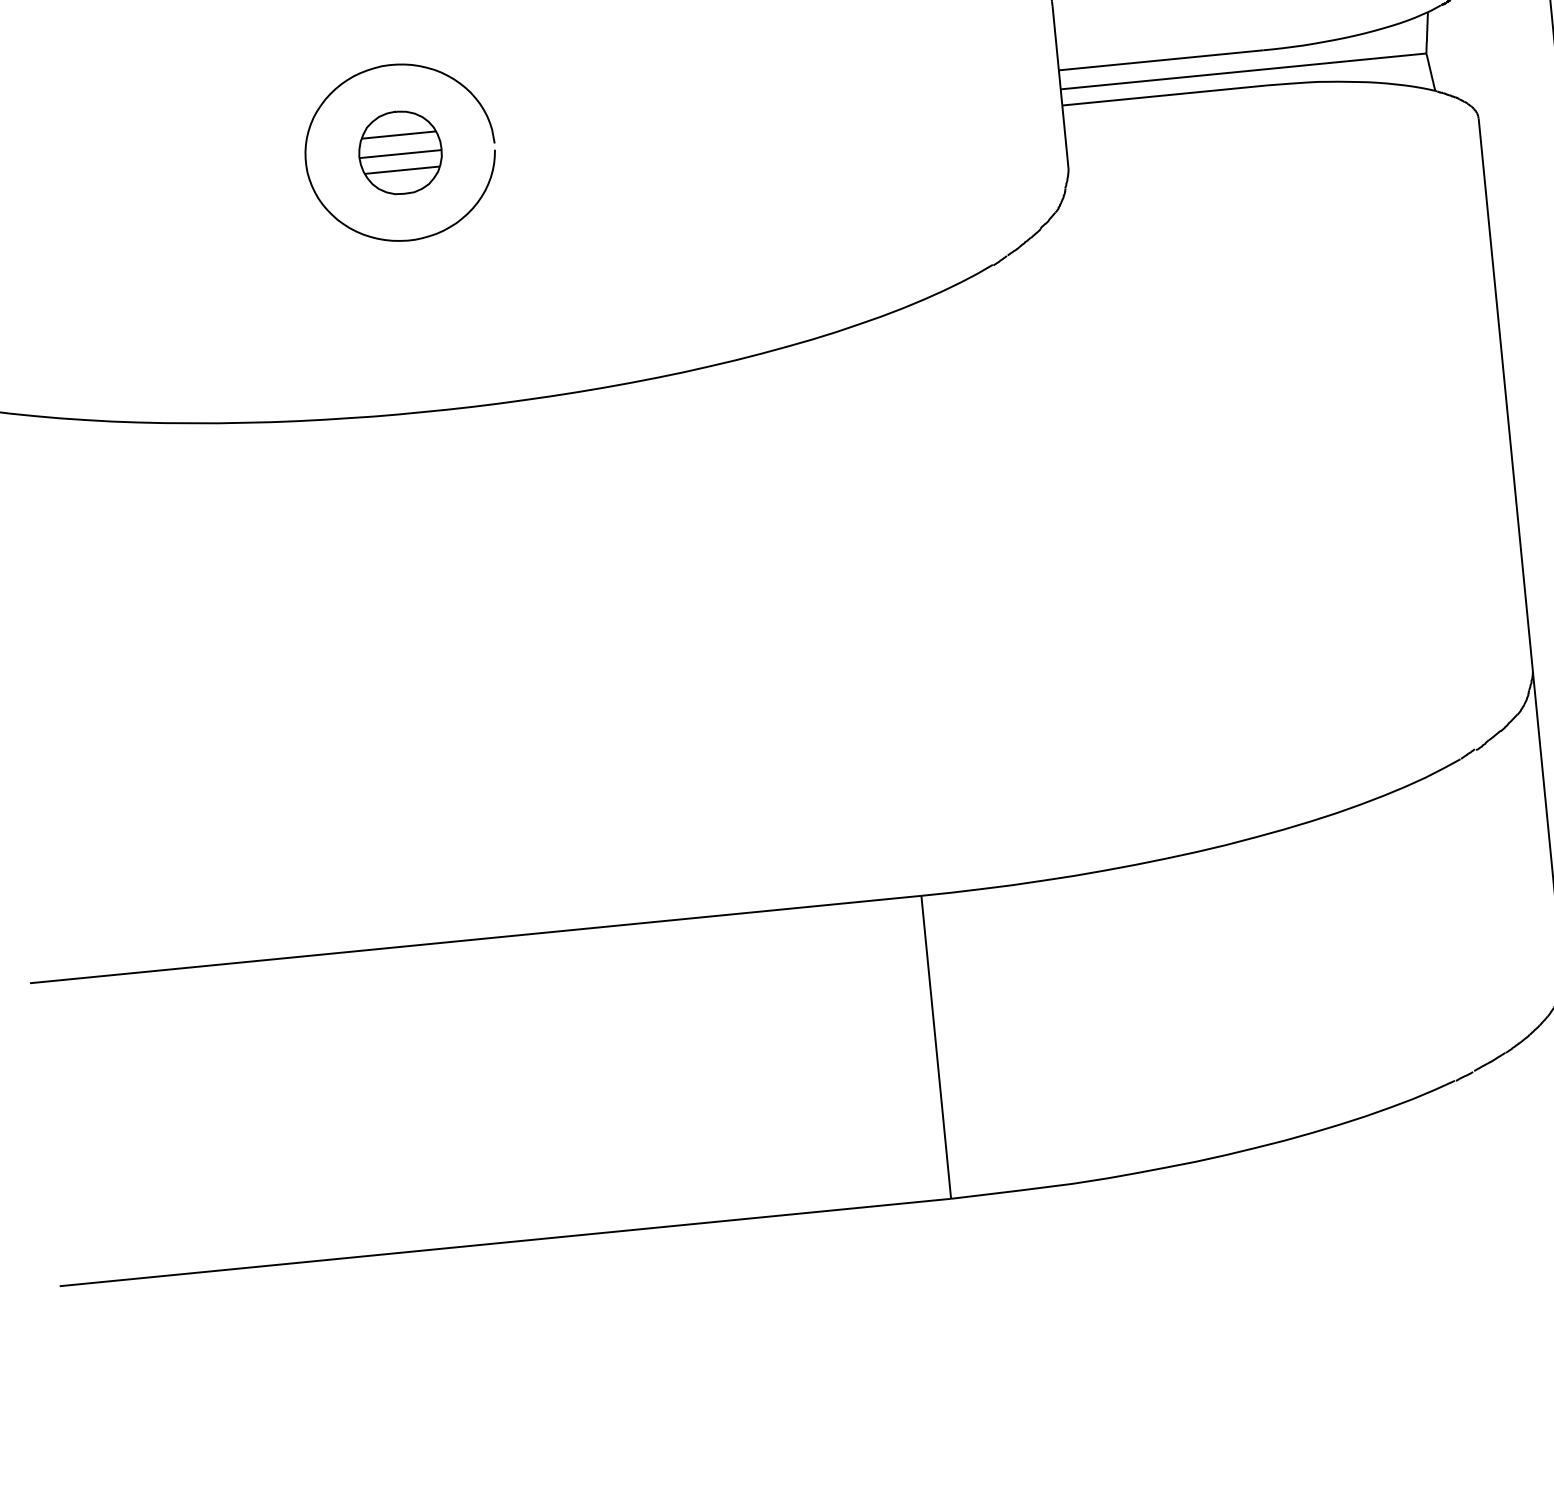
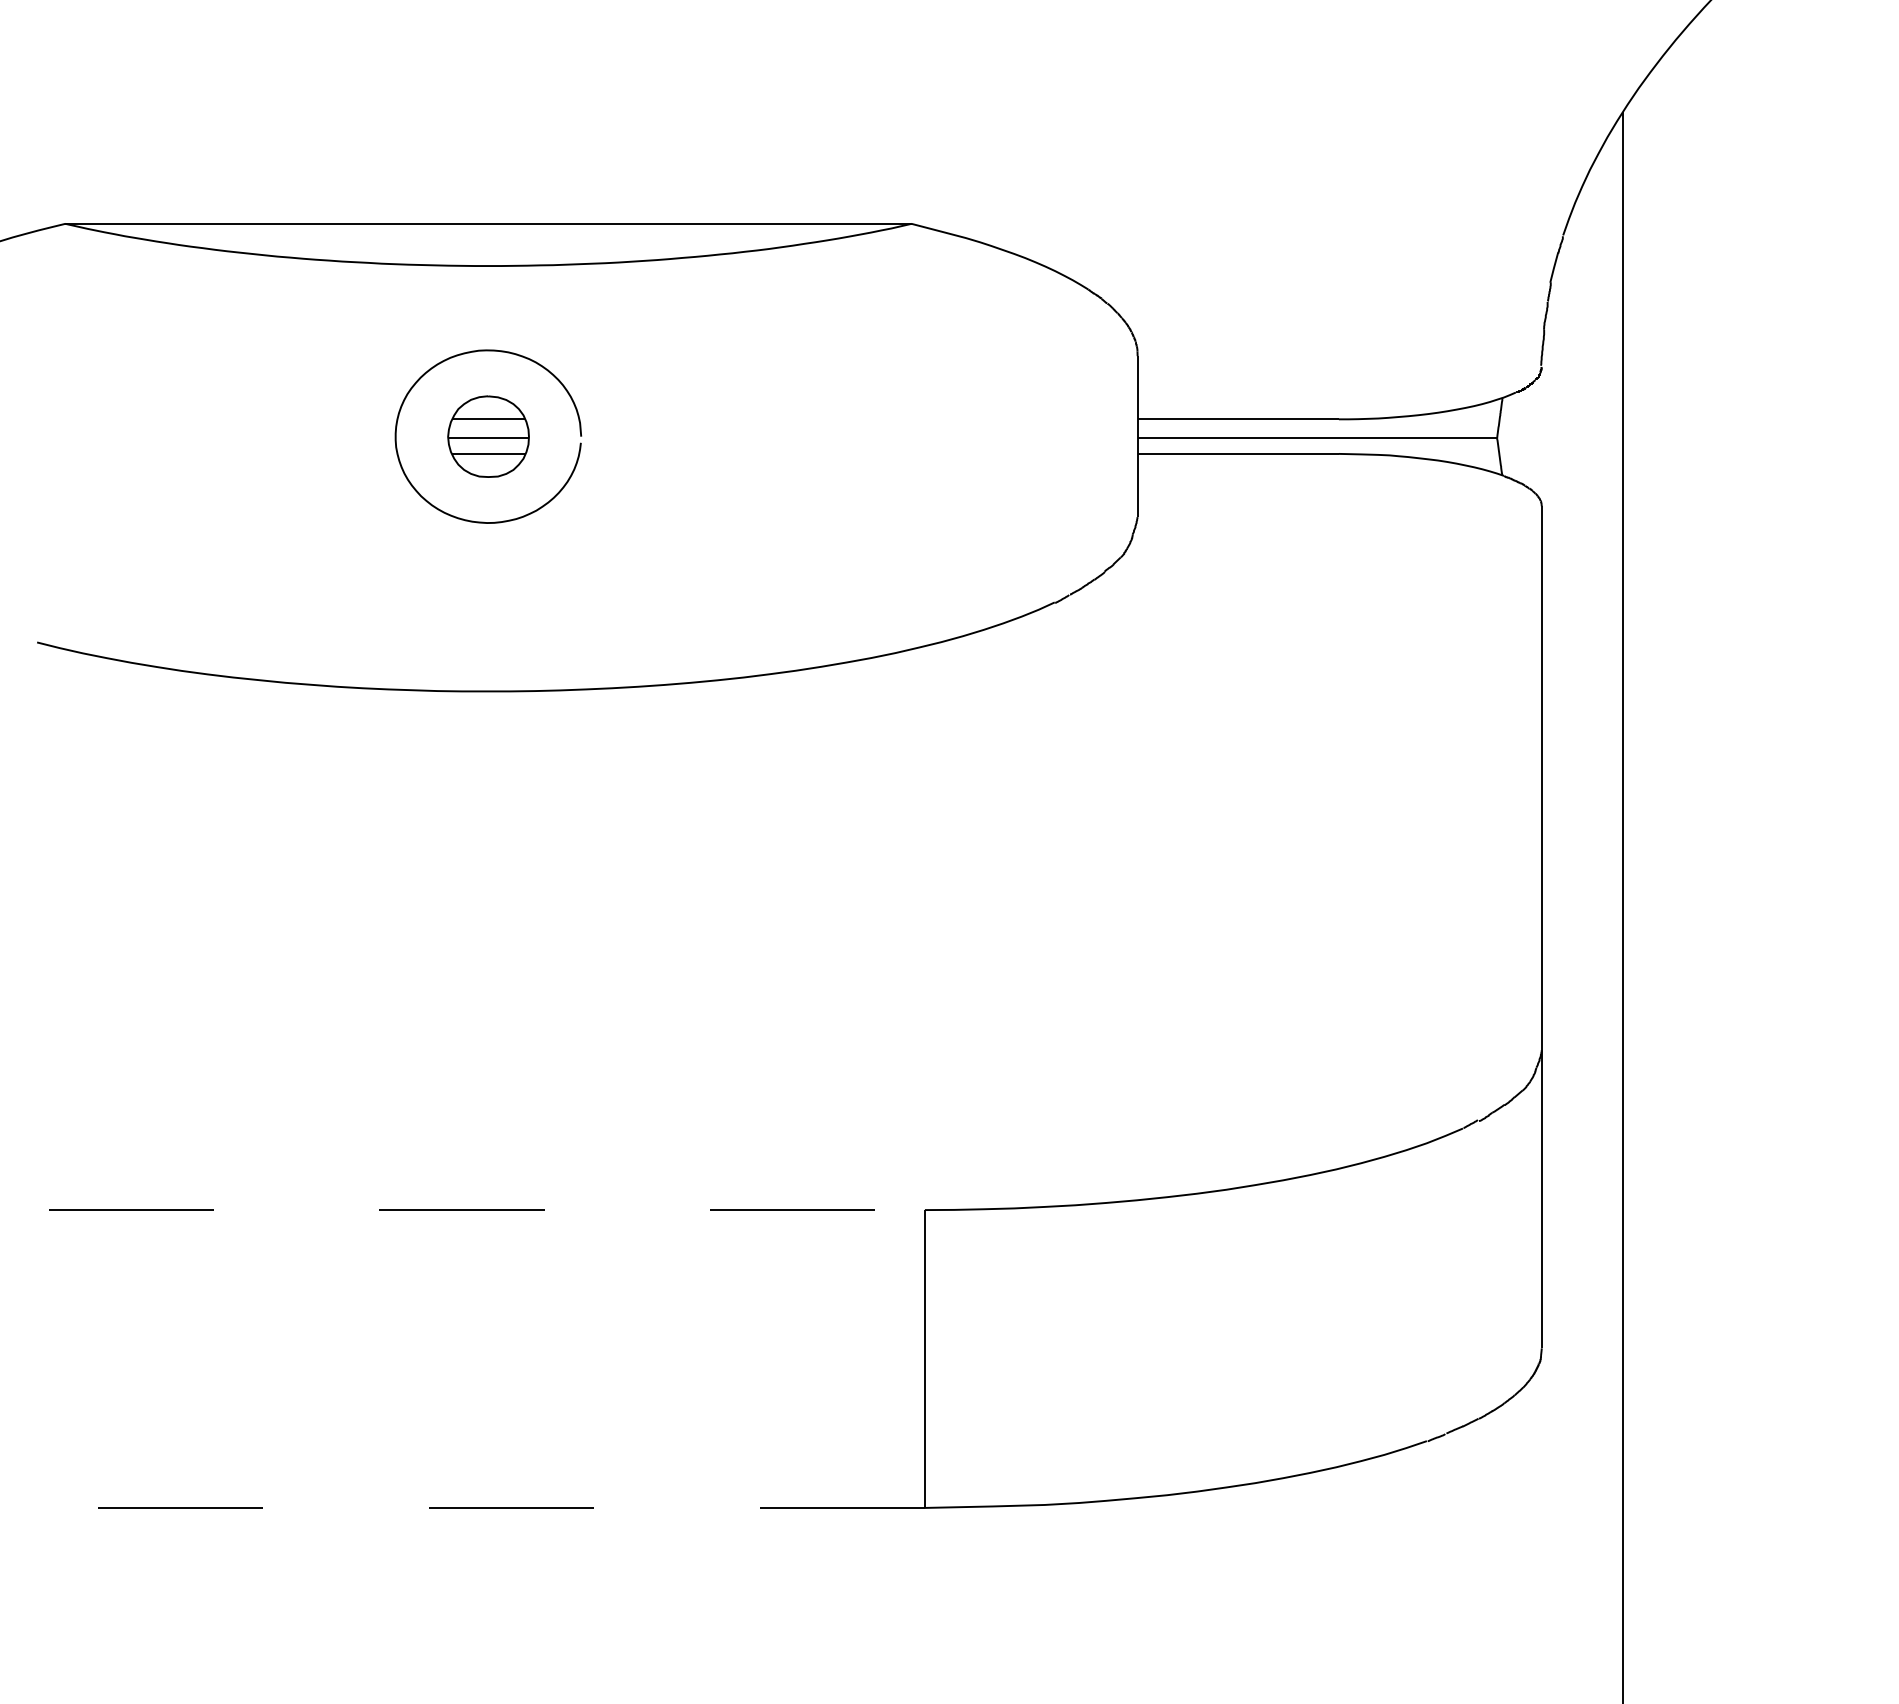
line: (476, 939) -> (487, 1210), solid -> dashed
line: (505, 1242) -> (486, 1507), solid -> dashed

